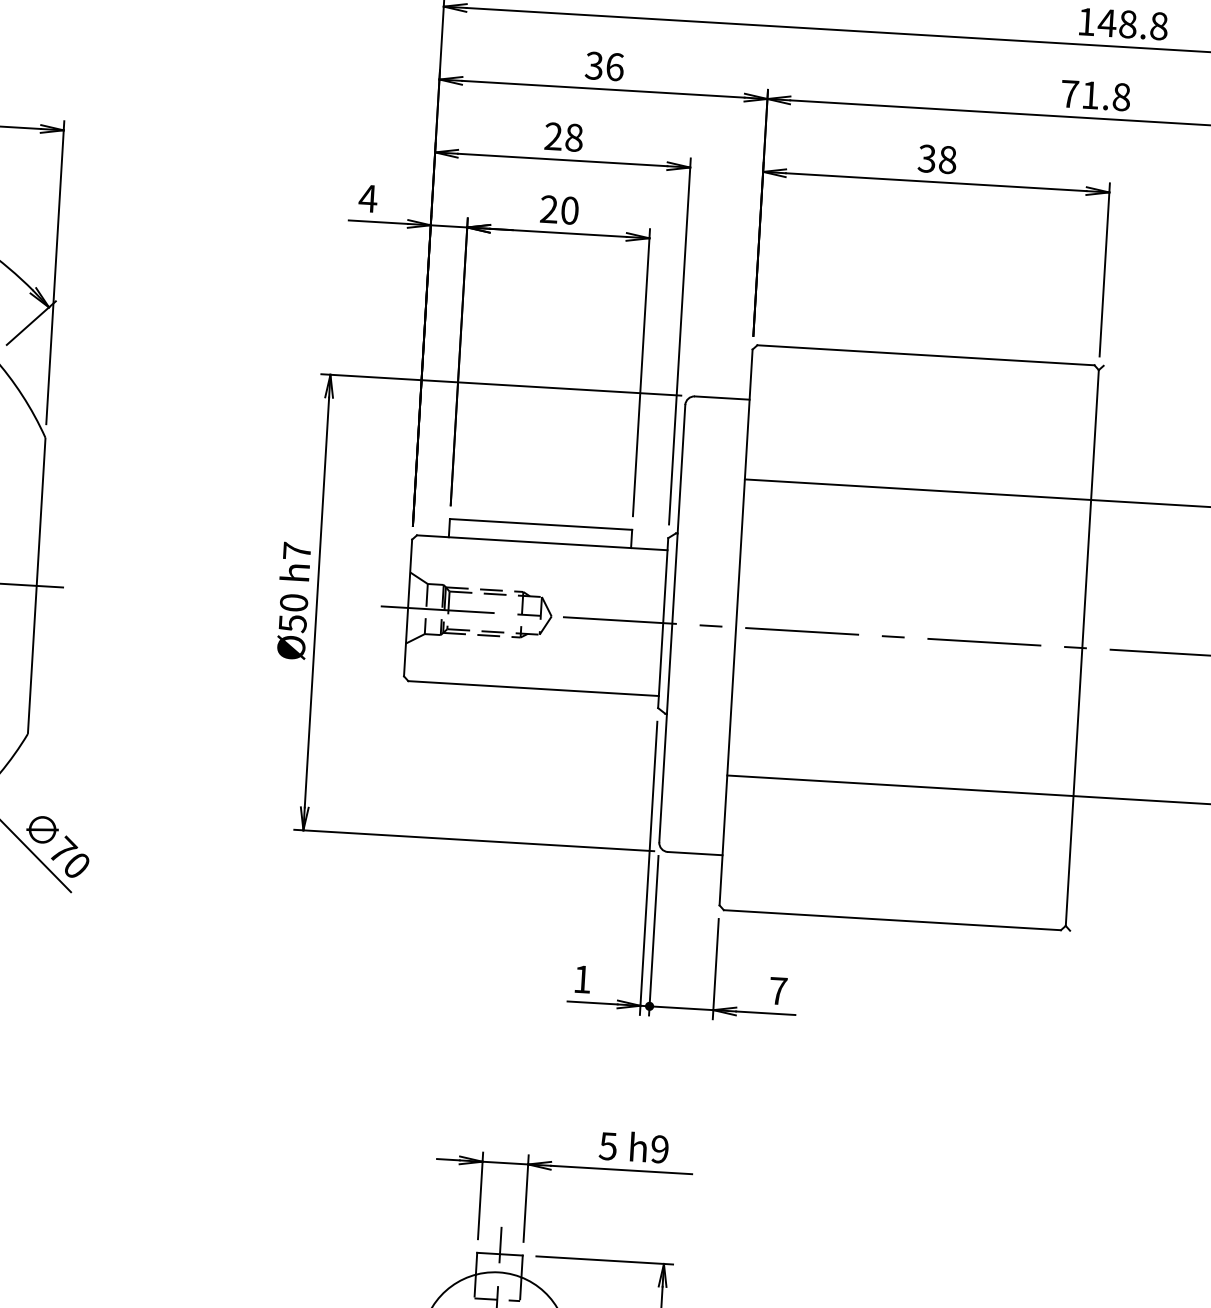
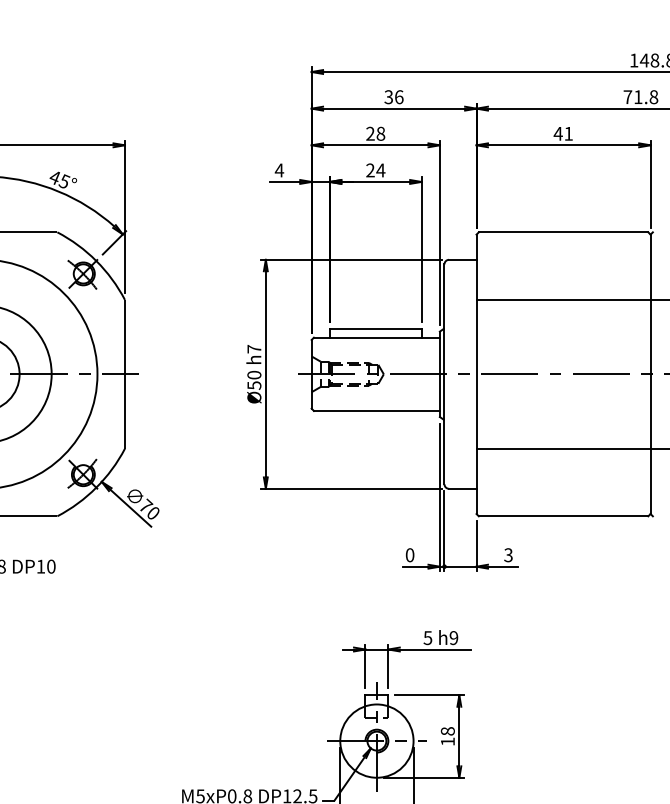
text: (937, 158) -> (563, 133), 38 -> 41
text: (569, 210) -> (380, 170), 20 -> 24
text: (581, 979) -> (409, 555), 1 -> 0
text: (778, 991) -> (508, 555), 7 -> 3

